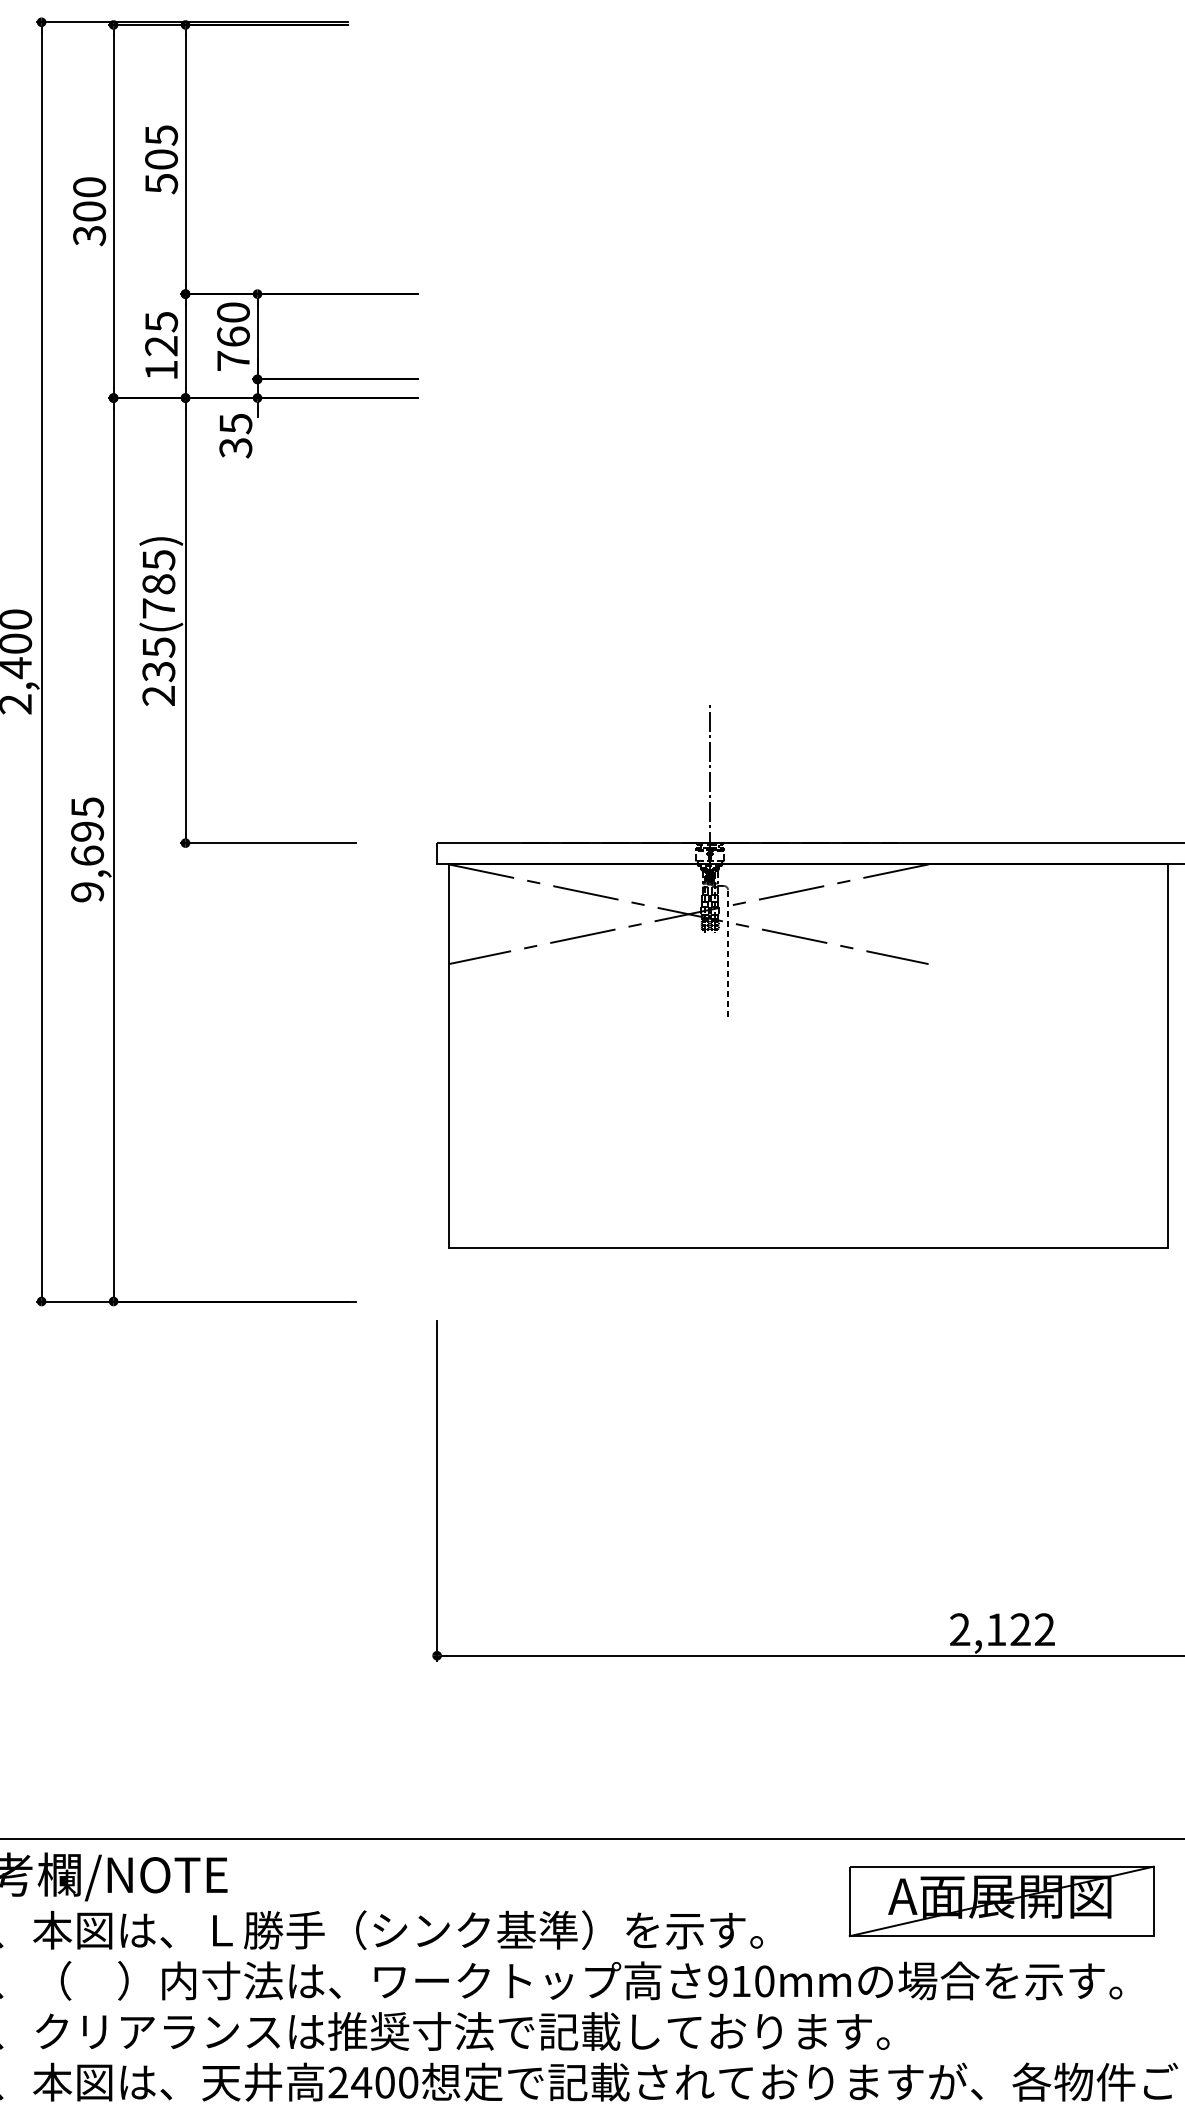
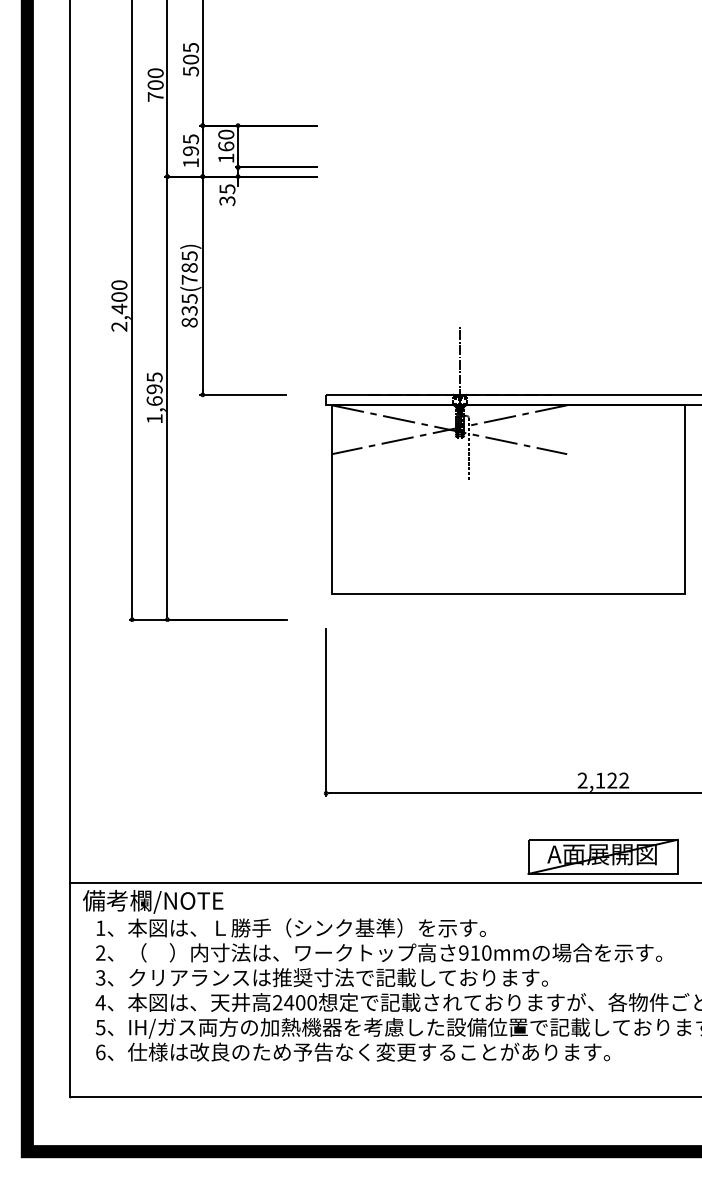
text: (89, 236) -> (155, 97), 300 -> 700
text: (162, 344) -> (191, 150), 125 -> 195
text: (233, 361) -> (226, 158), 760 -> 160
text: (158, 695) -> (189, 322), 235(785) -> 835(785)
text: (87, 891) -> (154, 418), 9,695 -> 1,695
part: (1000, 1900) -> (602, 856), moved

